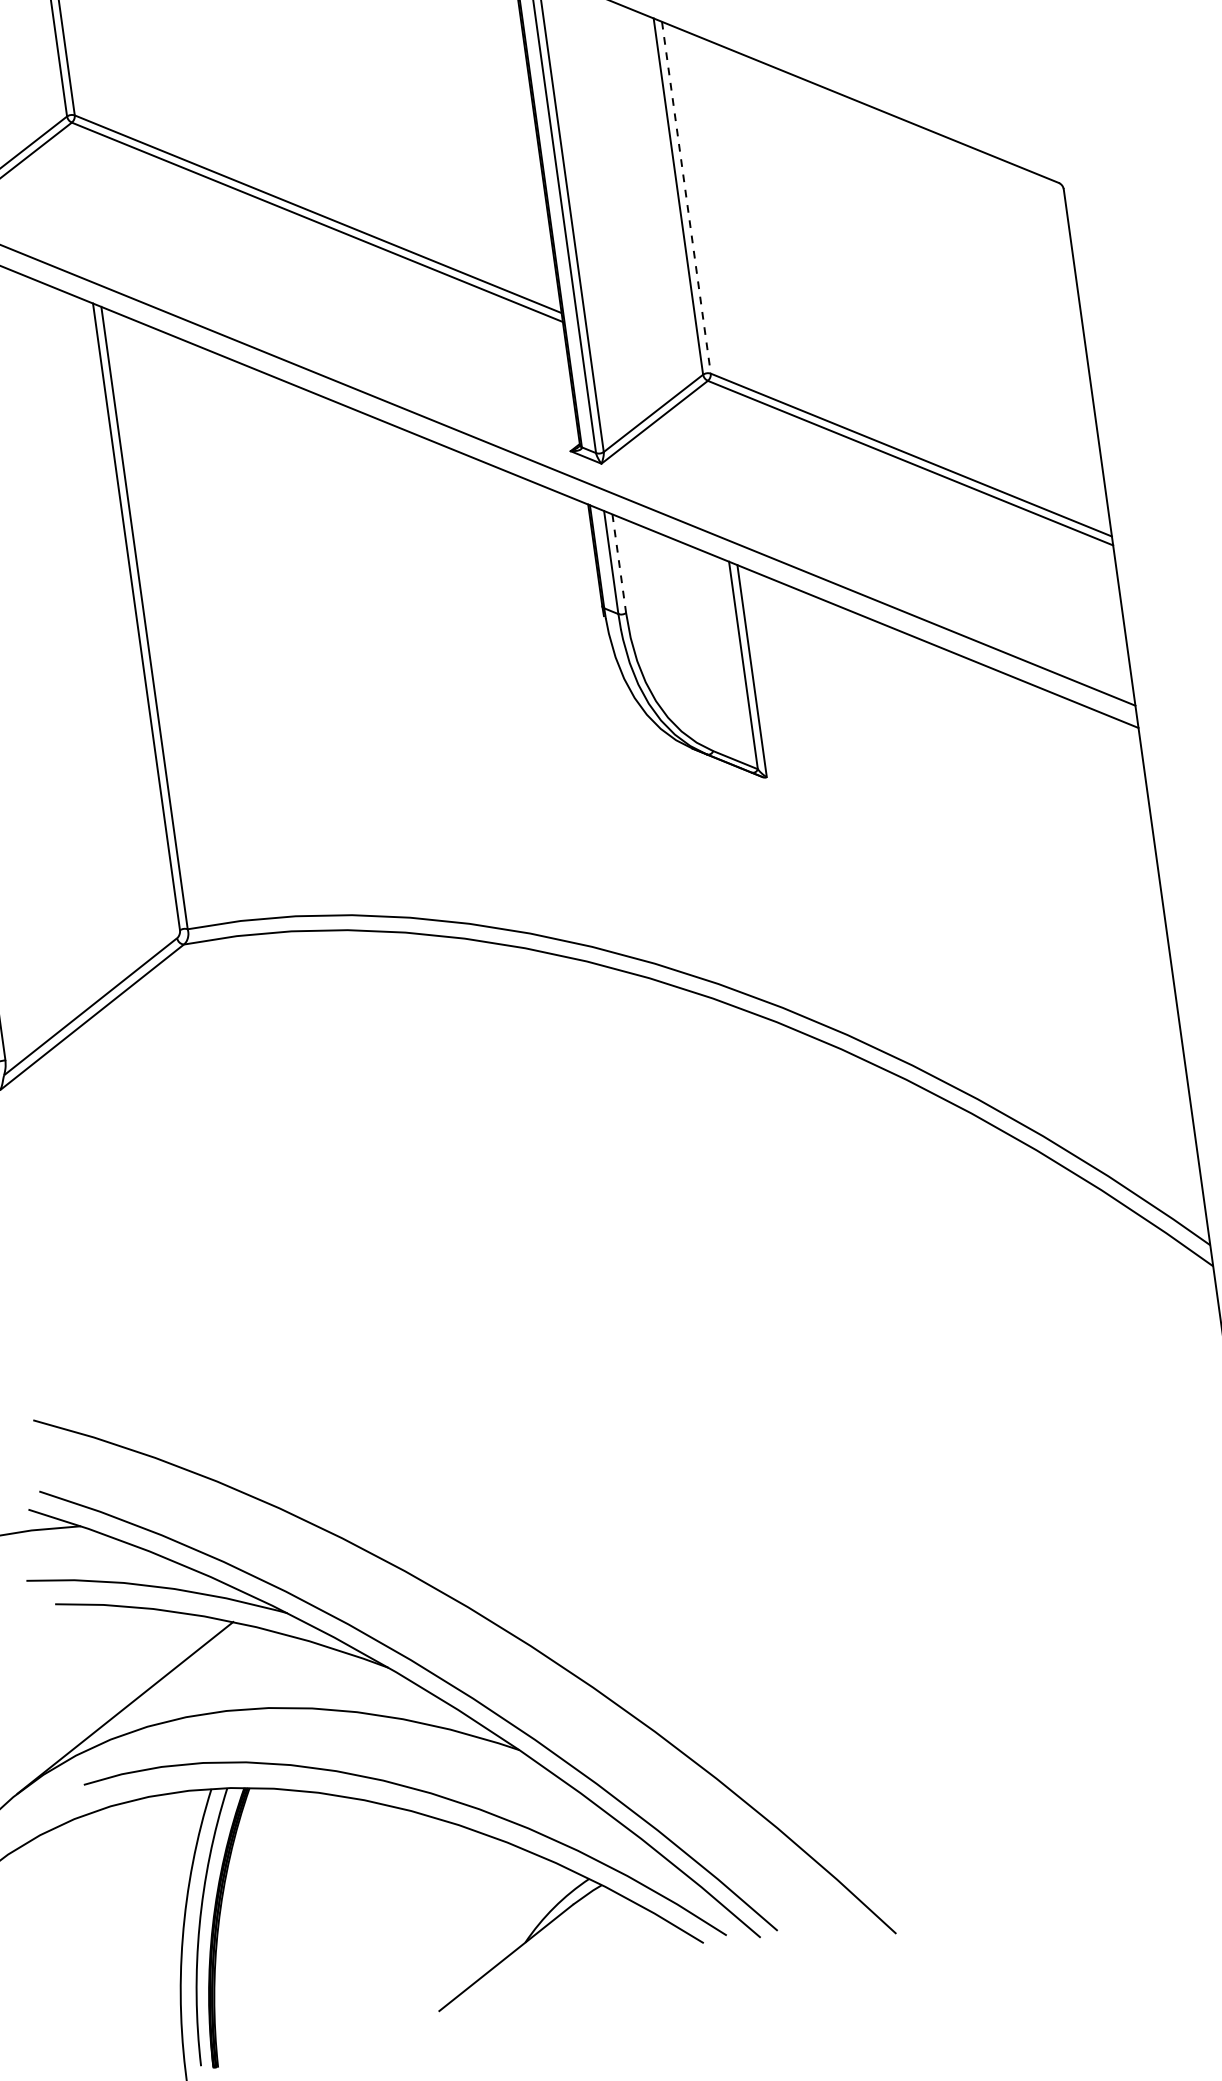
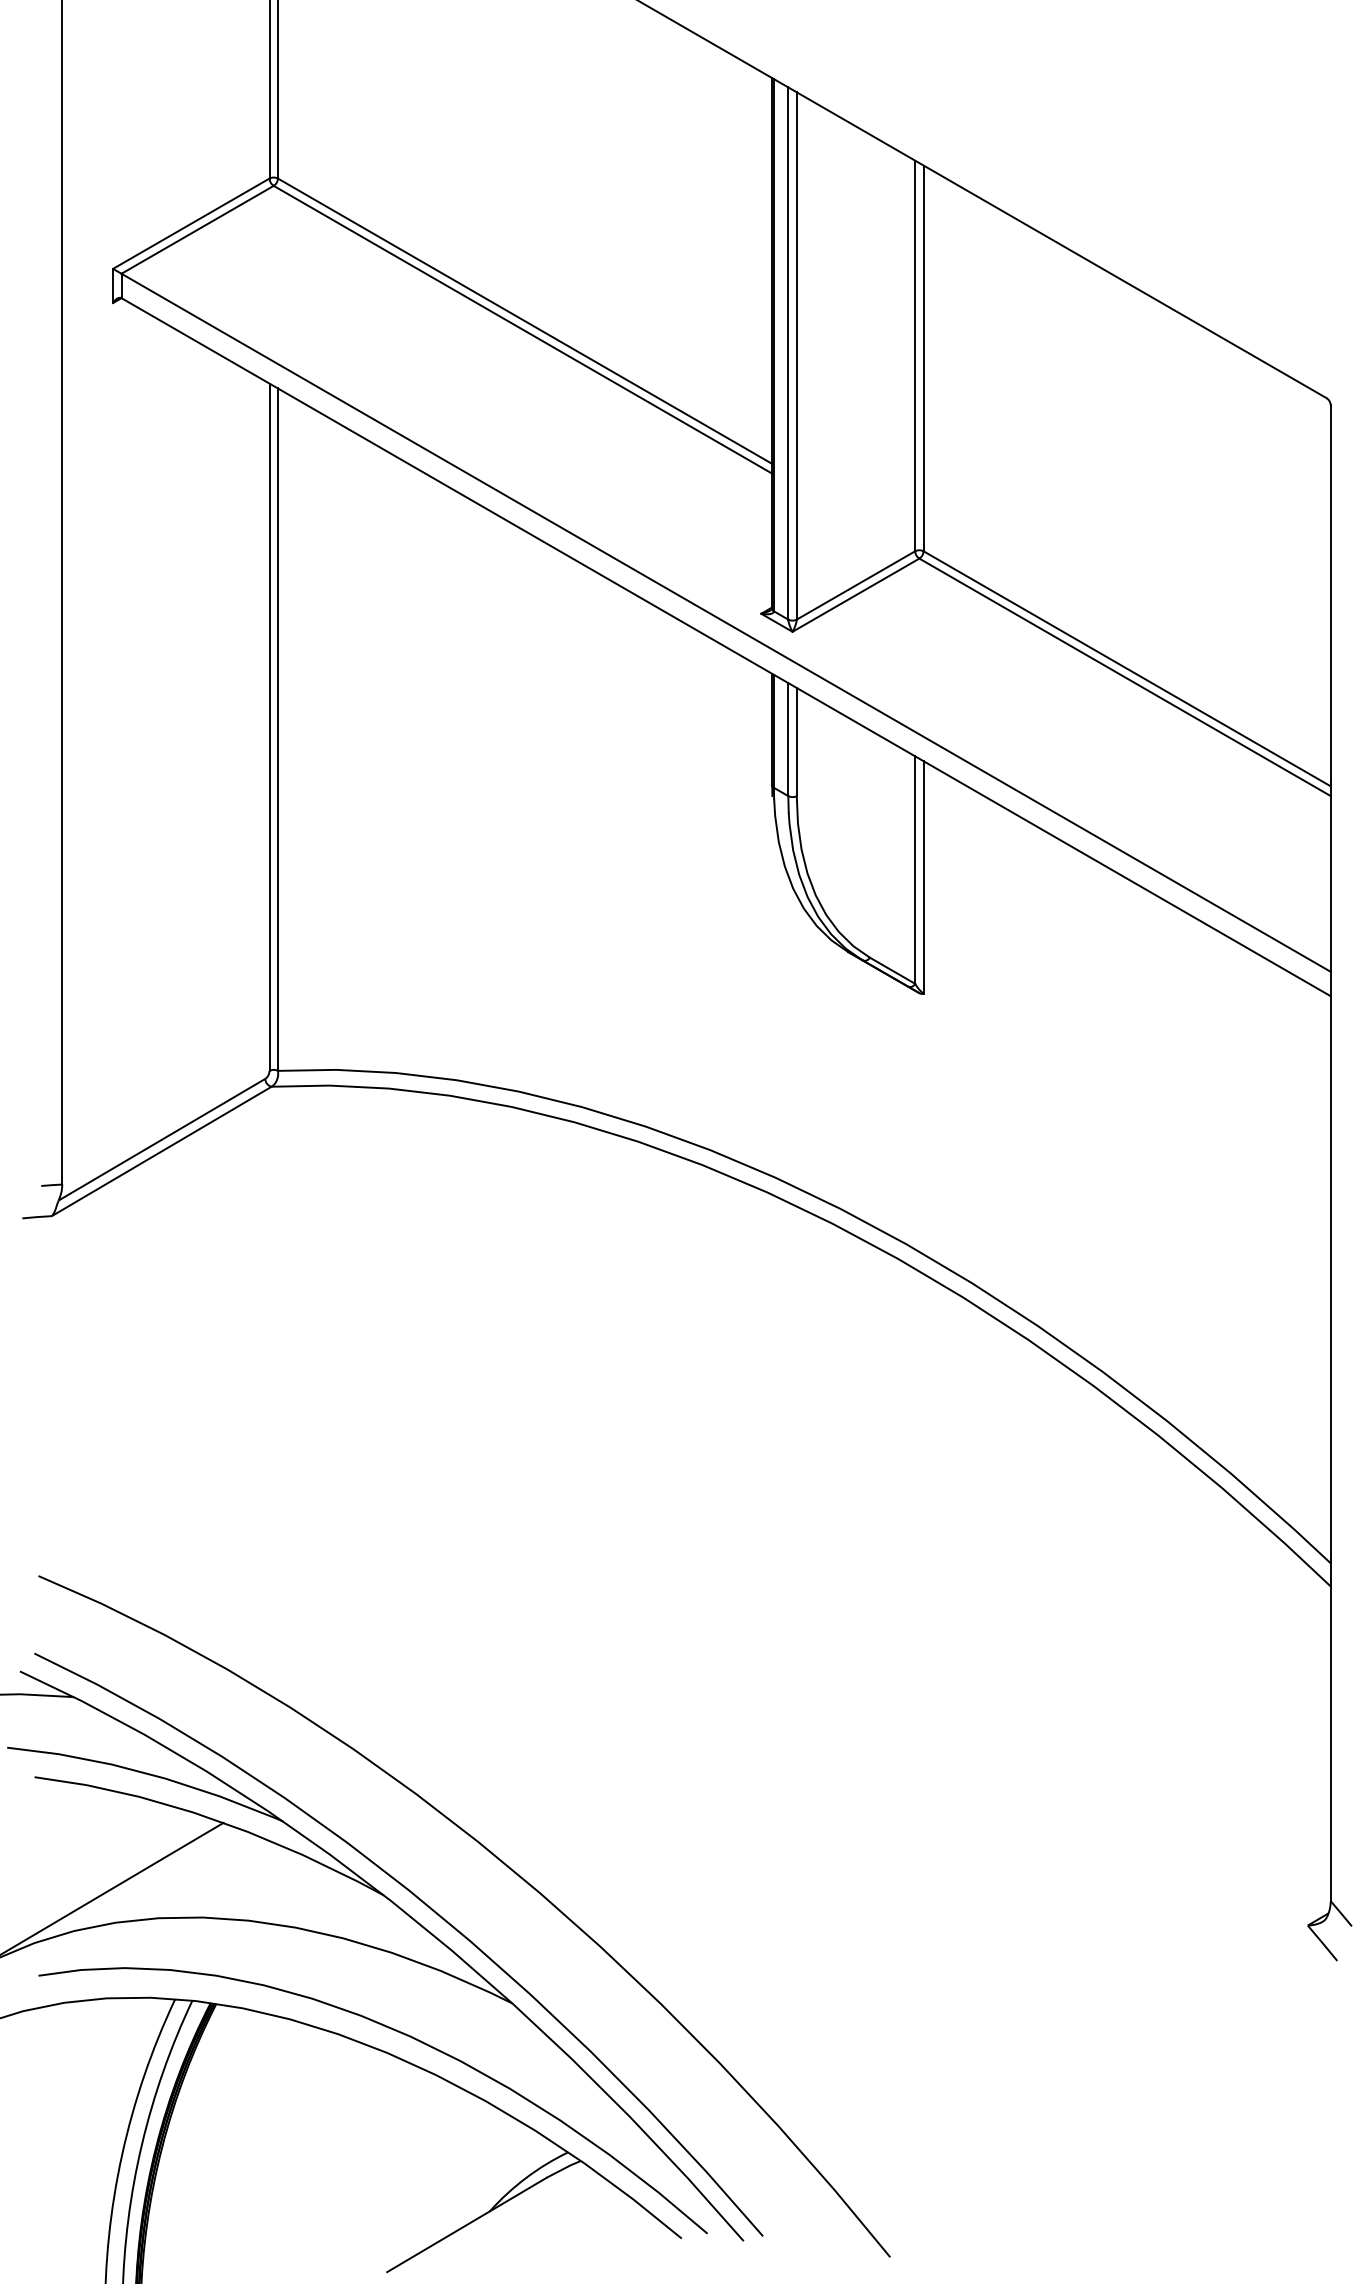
line: (686, 197) -> (923, 358), dashed -> solid
line: (619, 564) -> (796, 742), dashed -> solid

